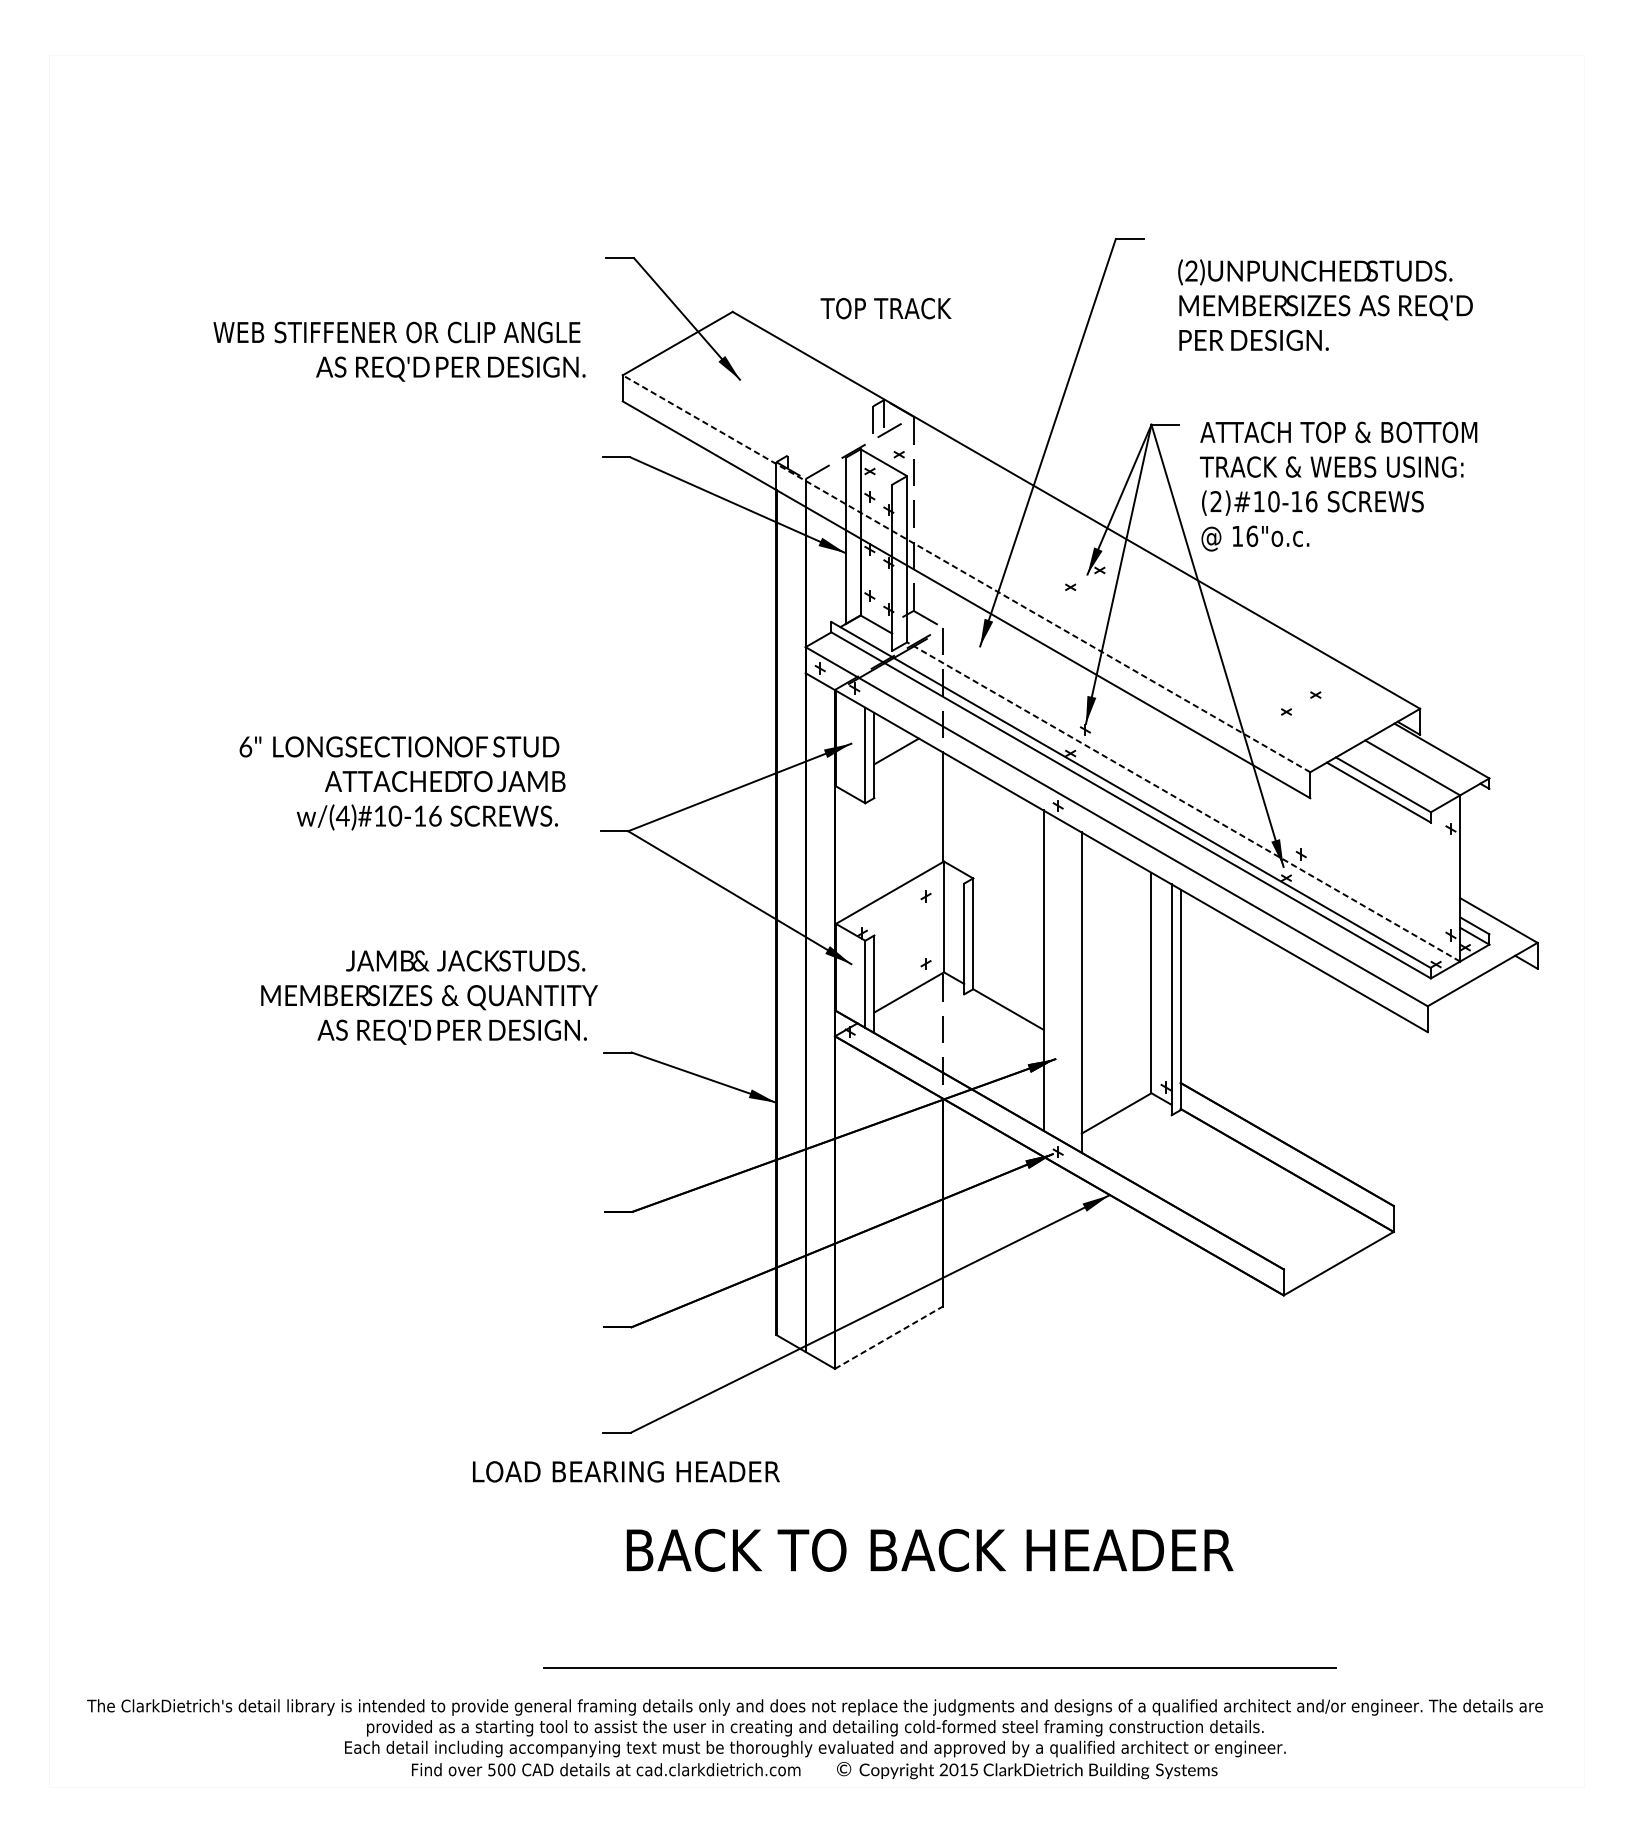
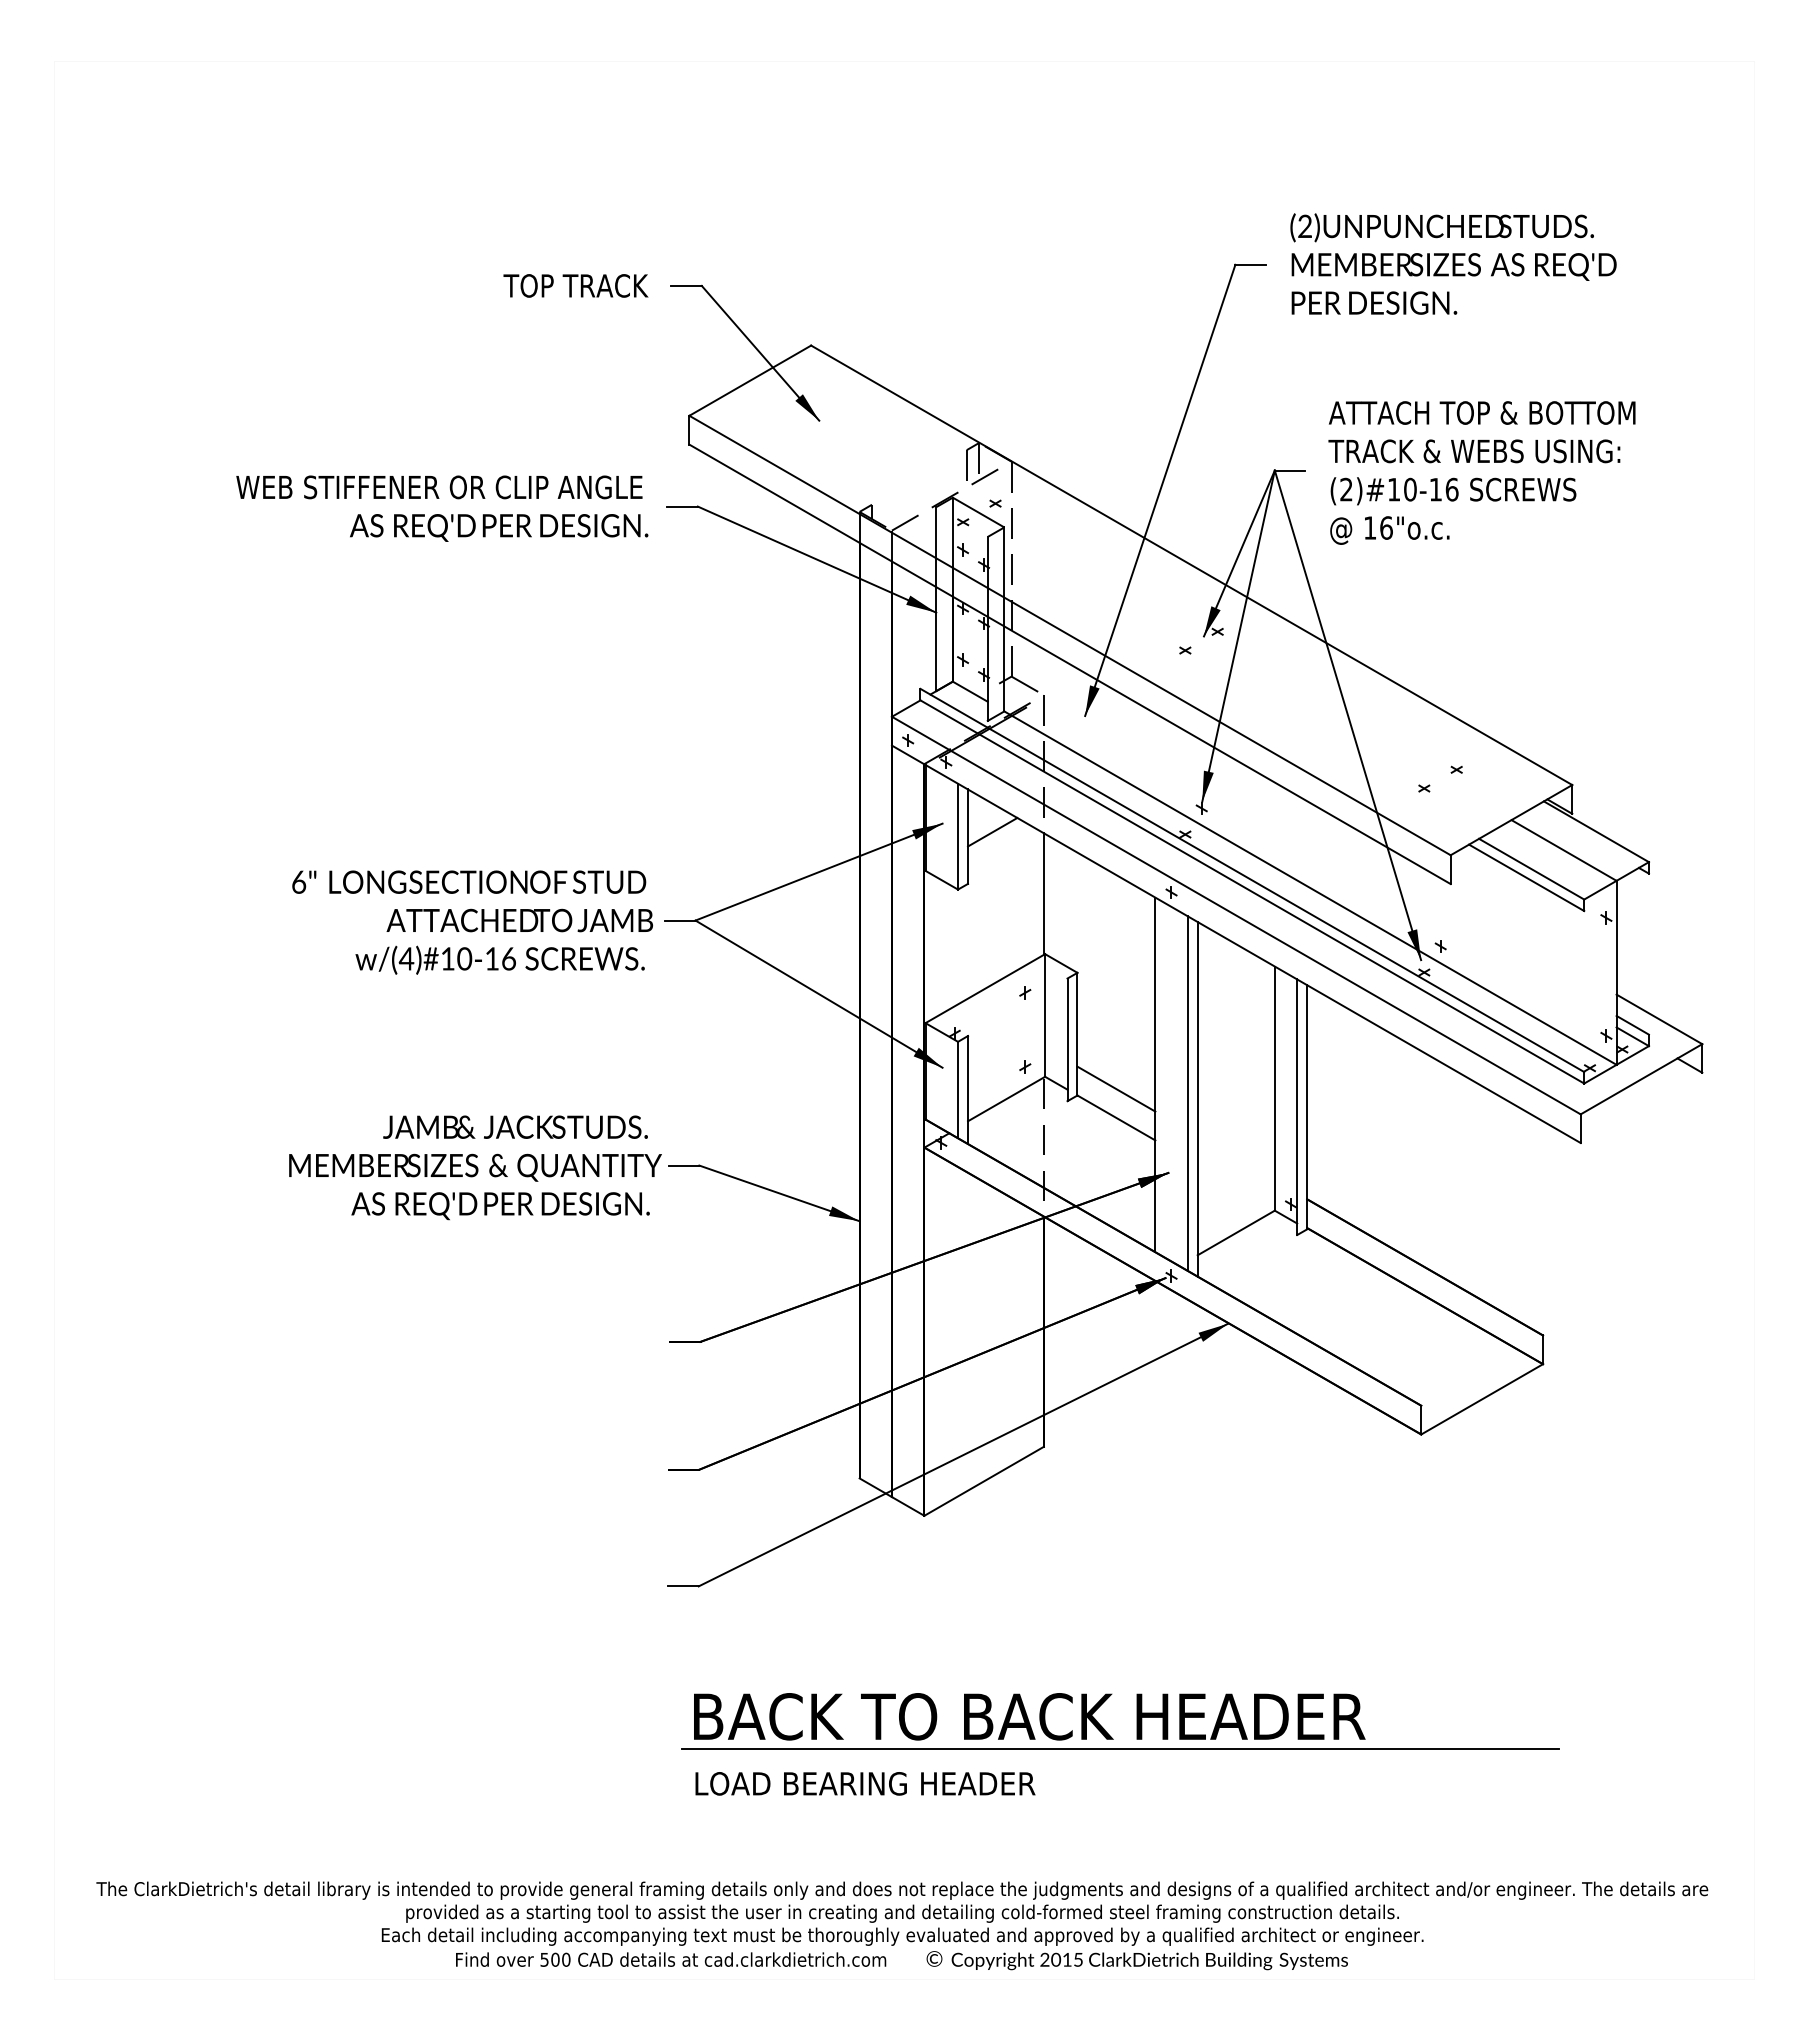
text: (1325, 304) -> (1453, 263), moved
text: (885, 308) -> (575, 285), moved
text: (399, 351) -> (442, 508), moved
text: (1338, 486) -> (1481, 472), moved
line: (966, 573) -> (1070, 635), dashed -> solid
text: (402, 783) -> (472, 922), moved
line: (1183, 801) -> (1310, 887), dashed -> solid
line: (1008, 982) -> (1116, 1088), added
line: (1072, 987) -> (1187, 1093), added
text: (429, 997) -> (475, 1167), moved
line: (889, 1337) -> (984, 1481), dashed -> solid
text: (626, 1471) -> (865, 1783), moved
line: (939, 1667) -> (1120, 1748), moved

